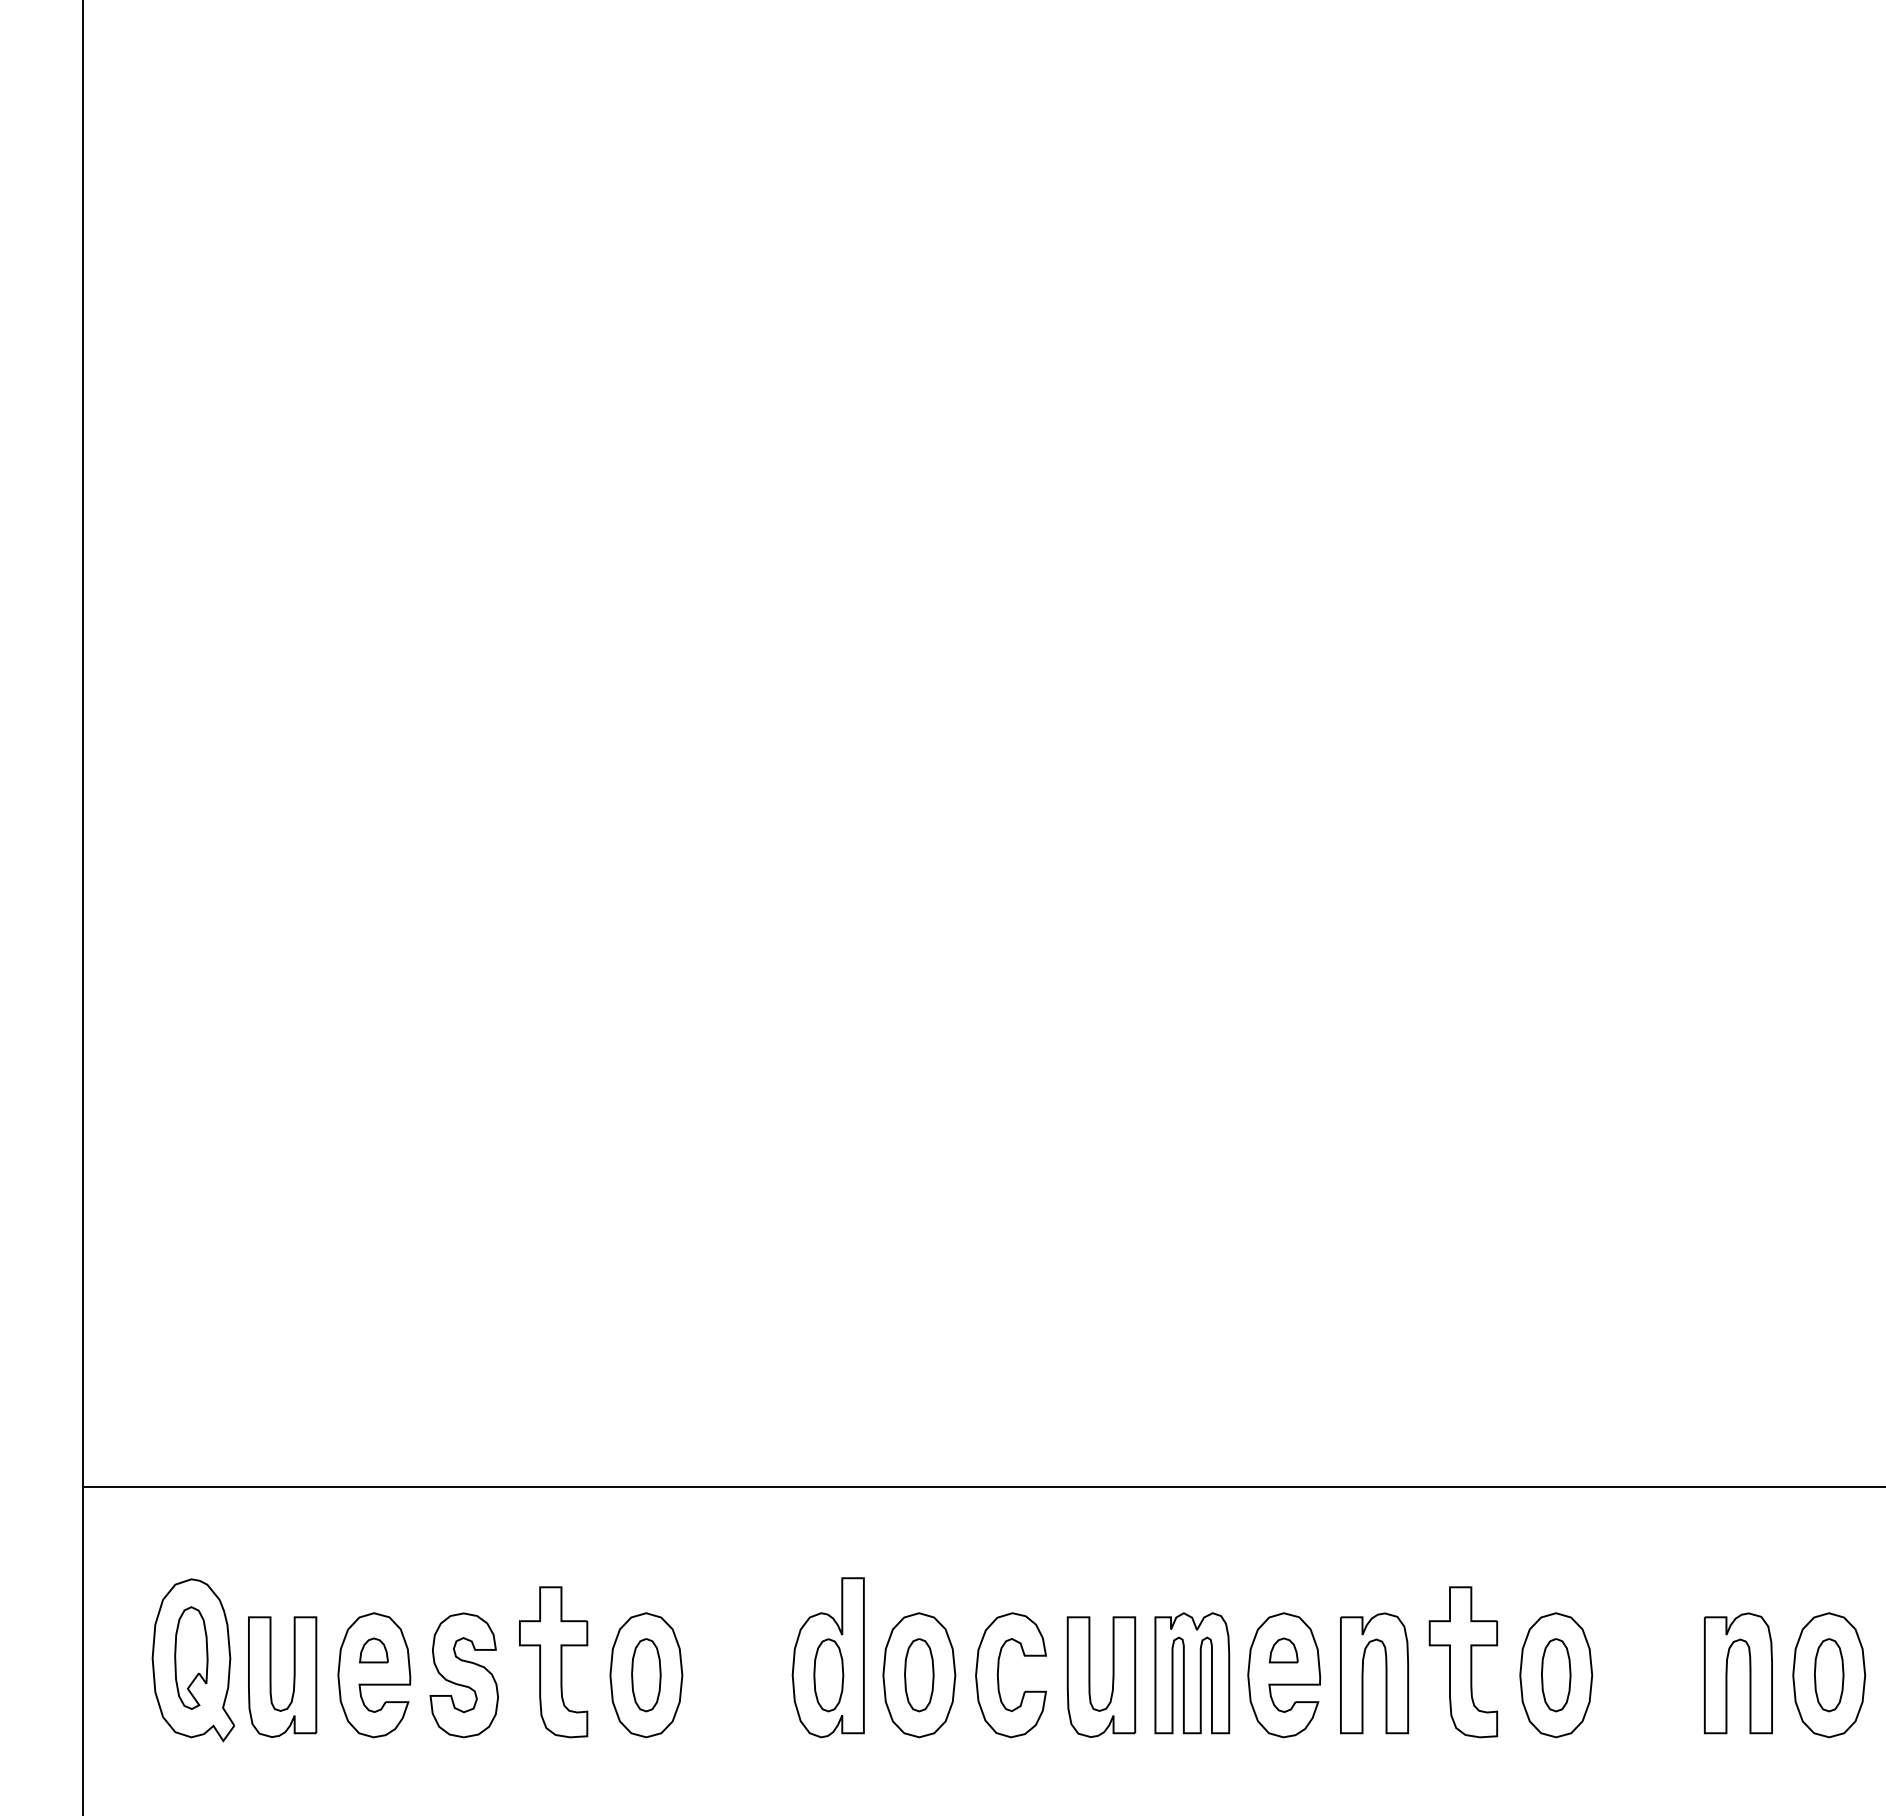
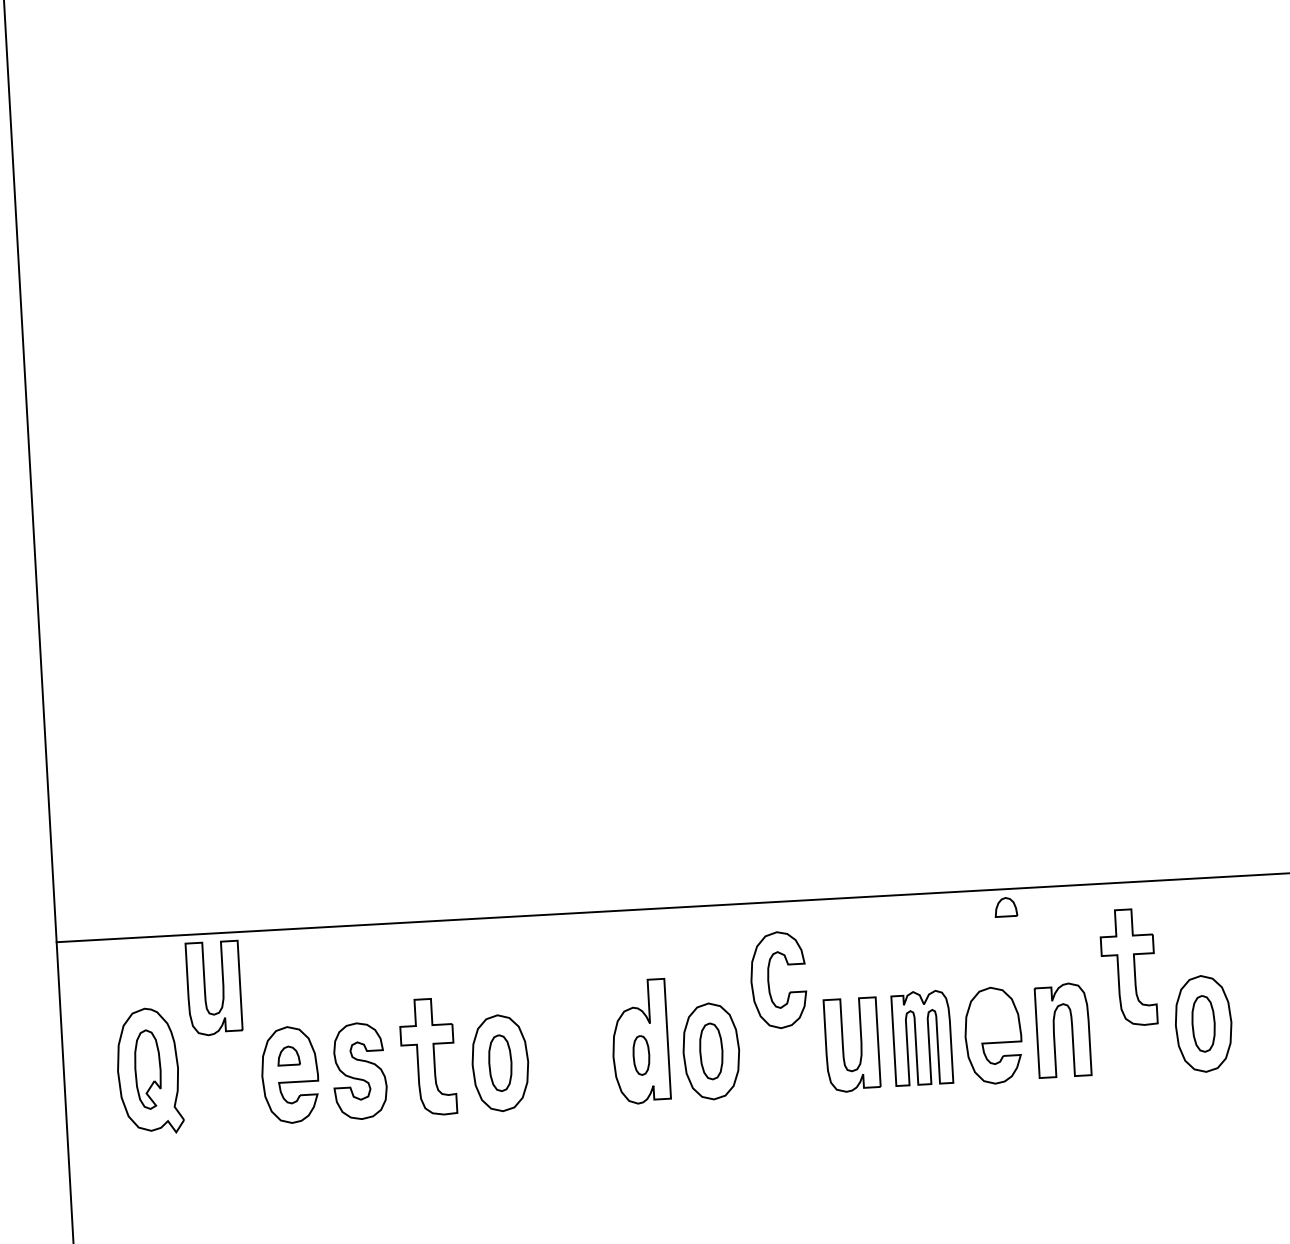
part: (1283, 1650) -> (1005, 907), moved
part: (1463, 1662) -> (1128, 967), moved
part: (828, 1675) -> (641, 1055), size x0.7
part: (998, 1675) -> (768, 980), moved
part: (271, 1676) -> (205, 988), moved

